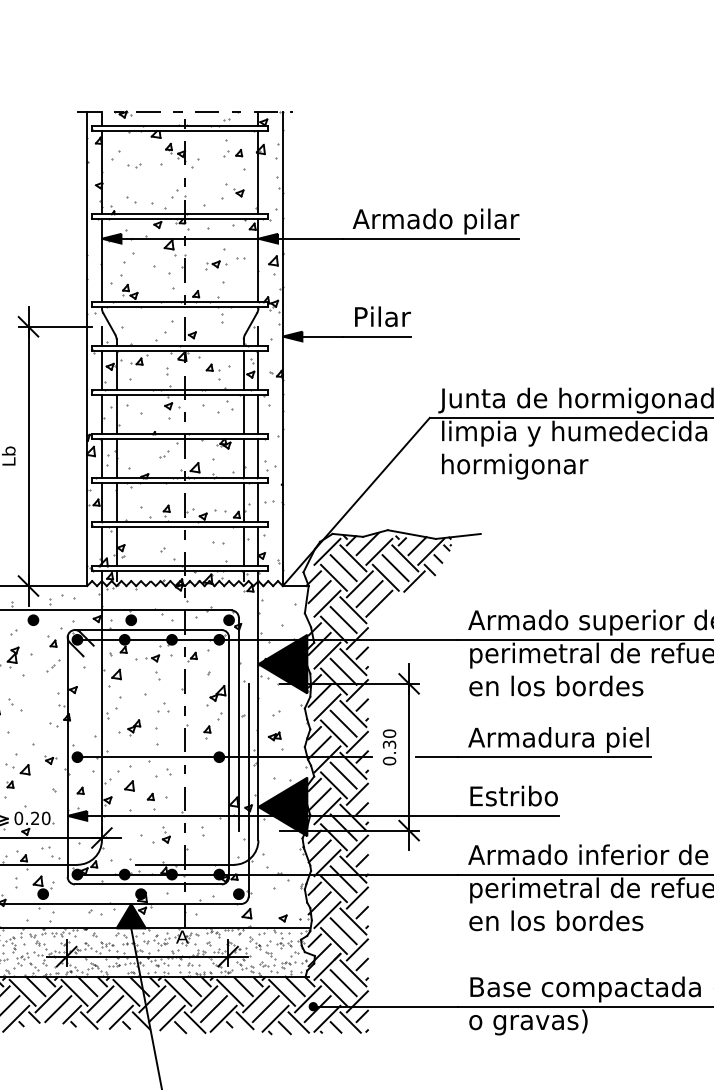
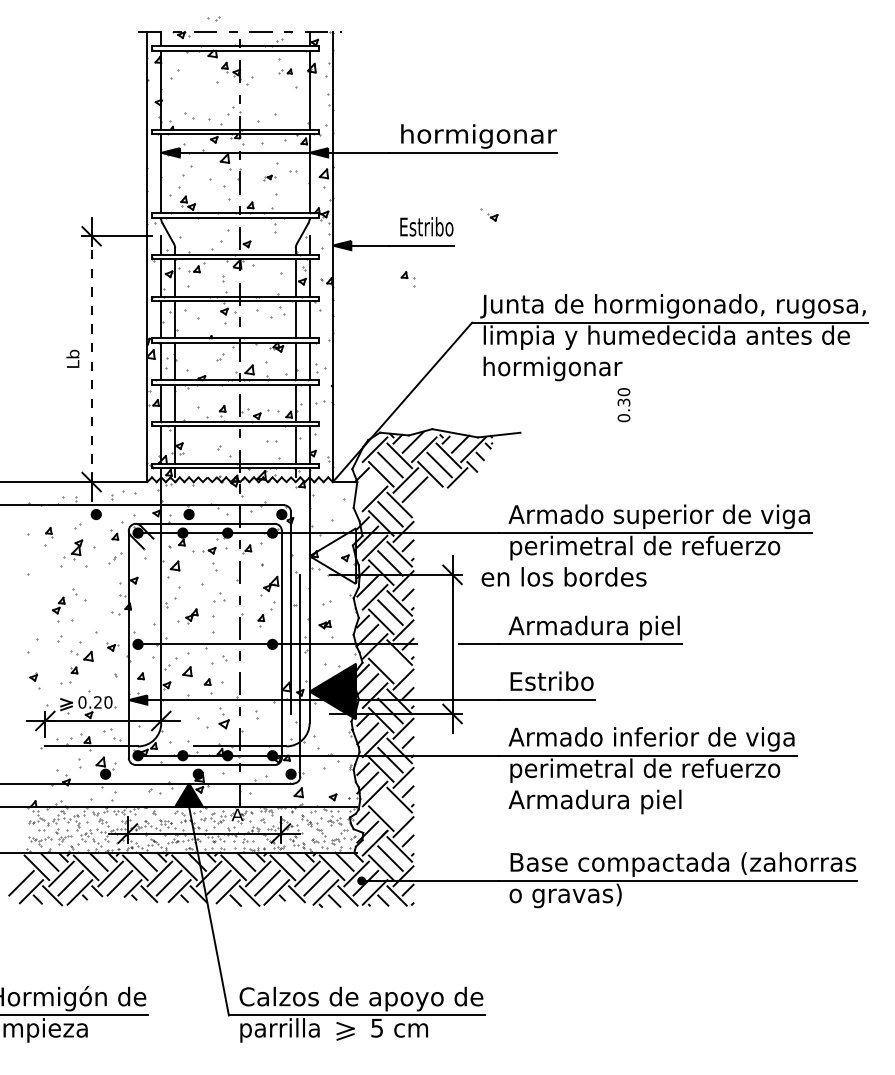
part: (232, 152) -> (285, 71), size x0.7
part: (133, 165) -> (213, 18), moved
part: (235, 189) -> (489, 214), moved
text: (434, 221) -> (476, 136), Armado pilar -> hormigonar
part: (216, 264) -> (269, 177), size x0.6
text: (382, 316) -> (427, 226), Pilar -> Estribo
part: (212, 372) -> (407, 279), moved
line: (28, 456) -> (91, 359), solid -> dashed
line: (319, 591) -> (367, 487), removed
line: (378, 603) -> (423, 498), removed
fill: (282, 664) -> (332, 556), removed
text: (555, 685) -> (563, 576), moved
text: (389, 747) -> (623, 405), moved
line: (343, 775) -> (390, 661), removed
part: (161, 835) -> (217, 718), size x1.4
text: (558, 922) -> (594, 801), en los bordes -> Armadura piel
line: (343, 931) -> (390, 809), removed

